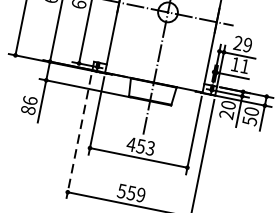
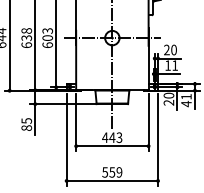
text: (246, 45) -> (173, 50), 29 -> 20
text: (30, 99) -> (26, 120), 86 -> 85
text: (250, 116) -> (186, 100), 50 -> 41
line: (78, 136) -> (66, 139), dashed -> solid
text: (141, 146) -> (112, 137), 453 -> 443

